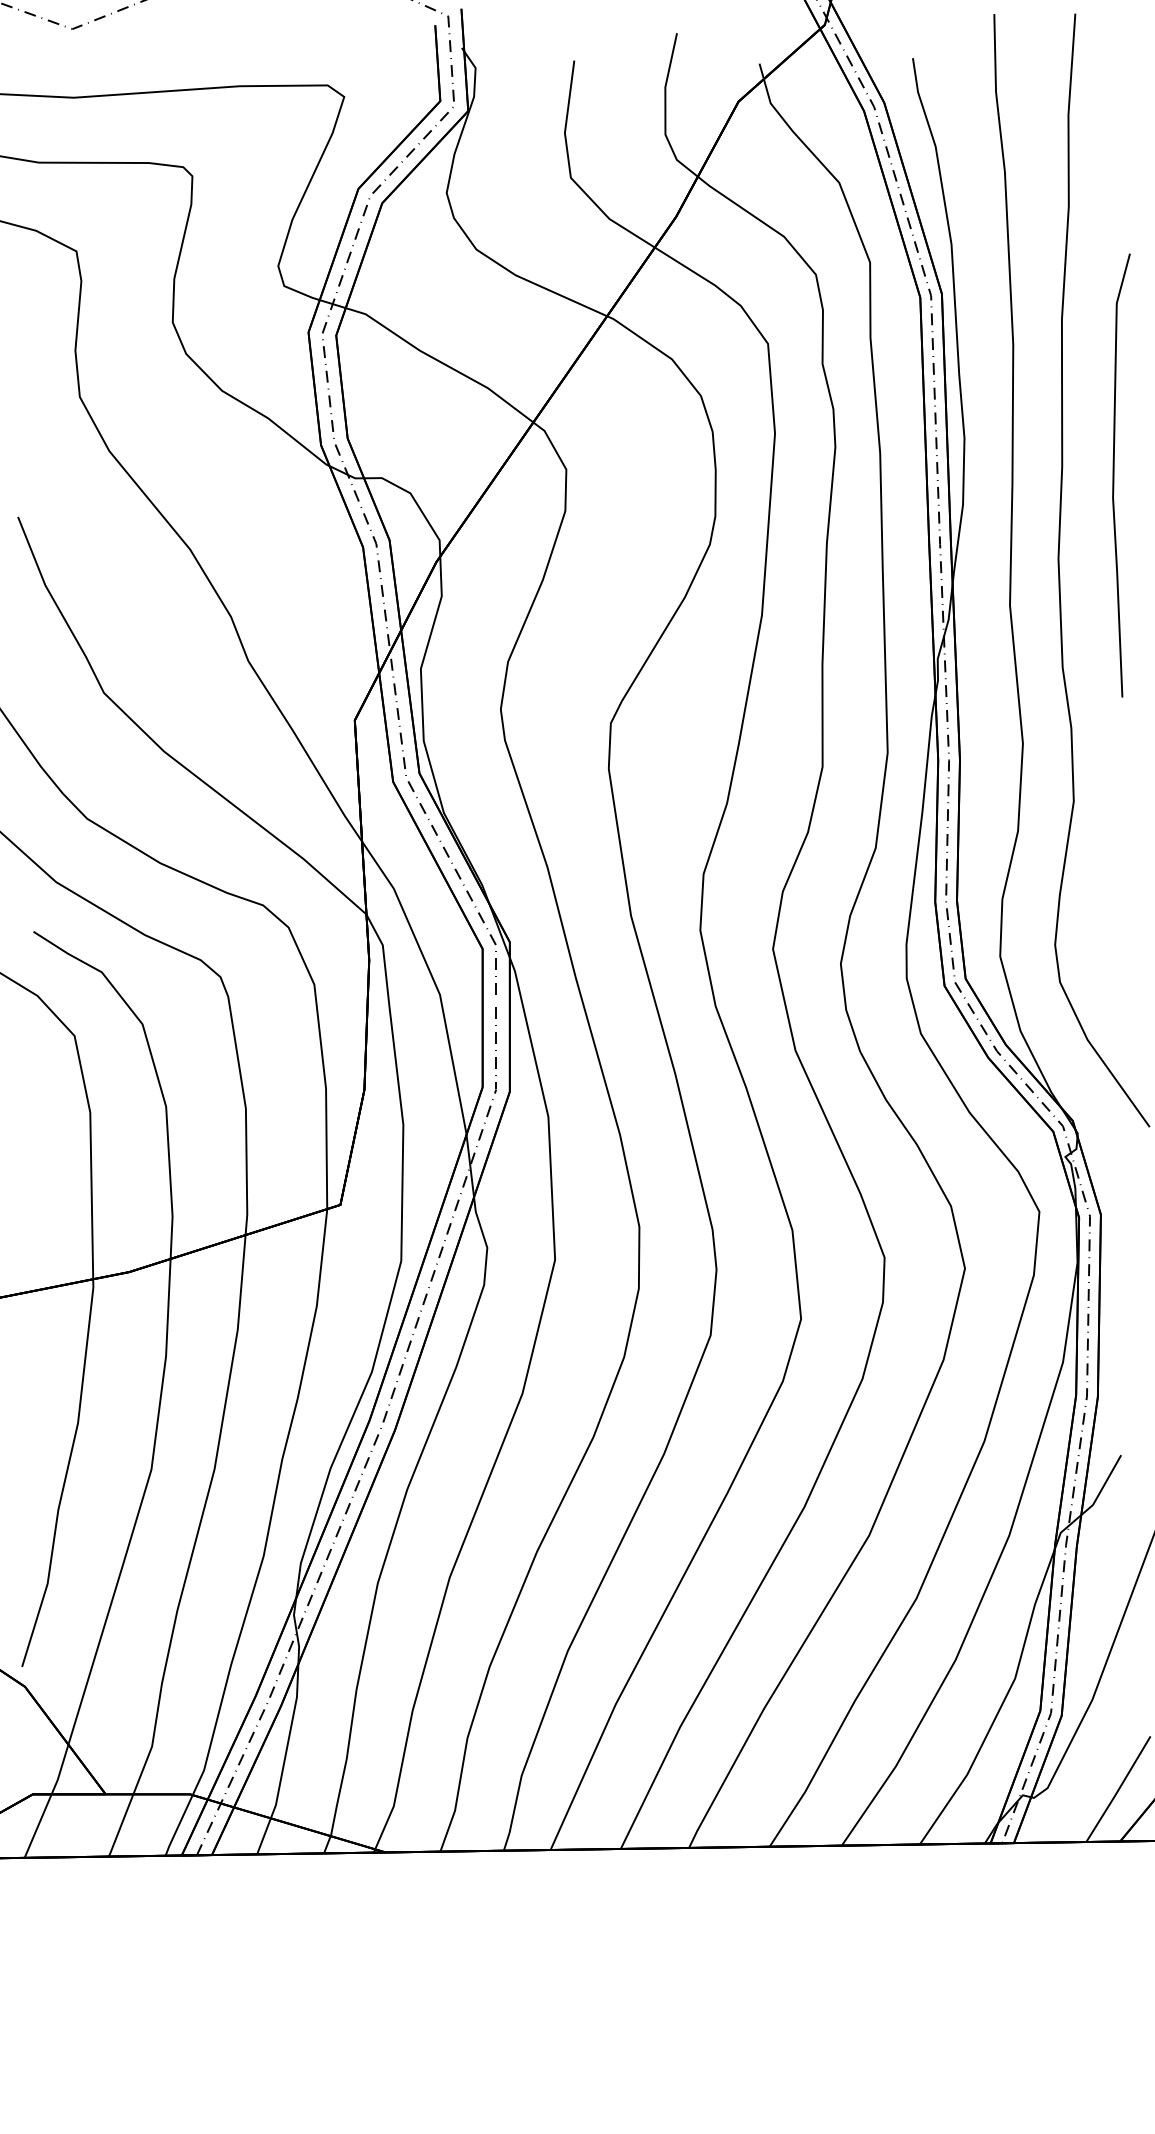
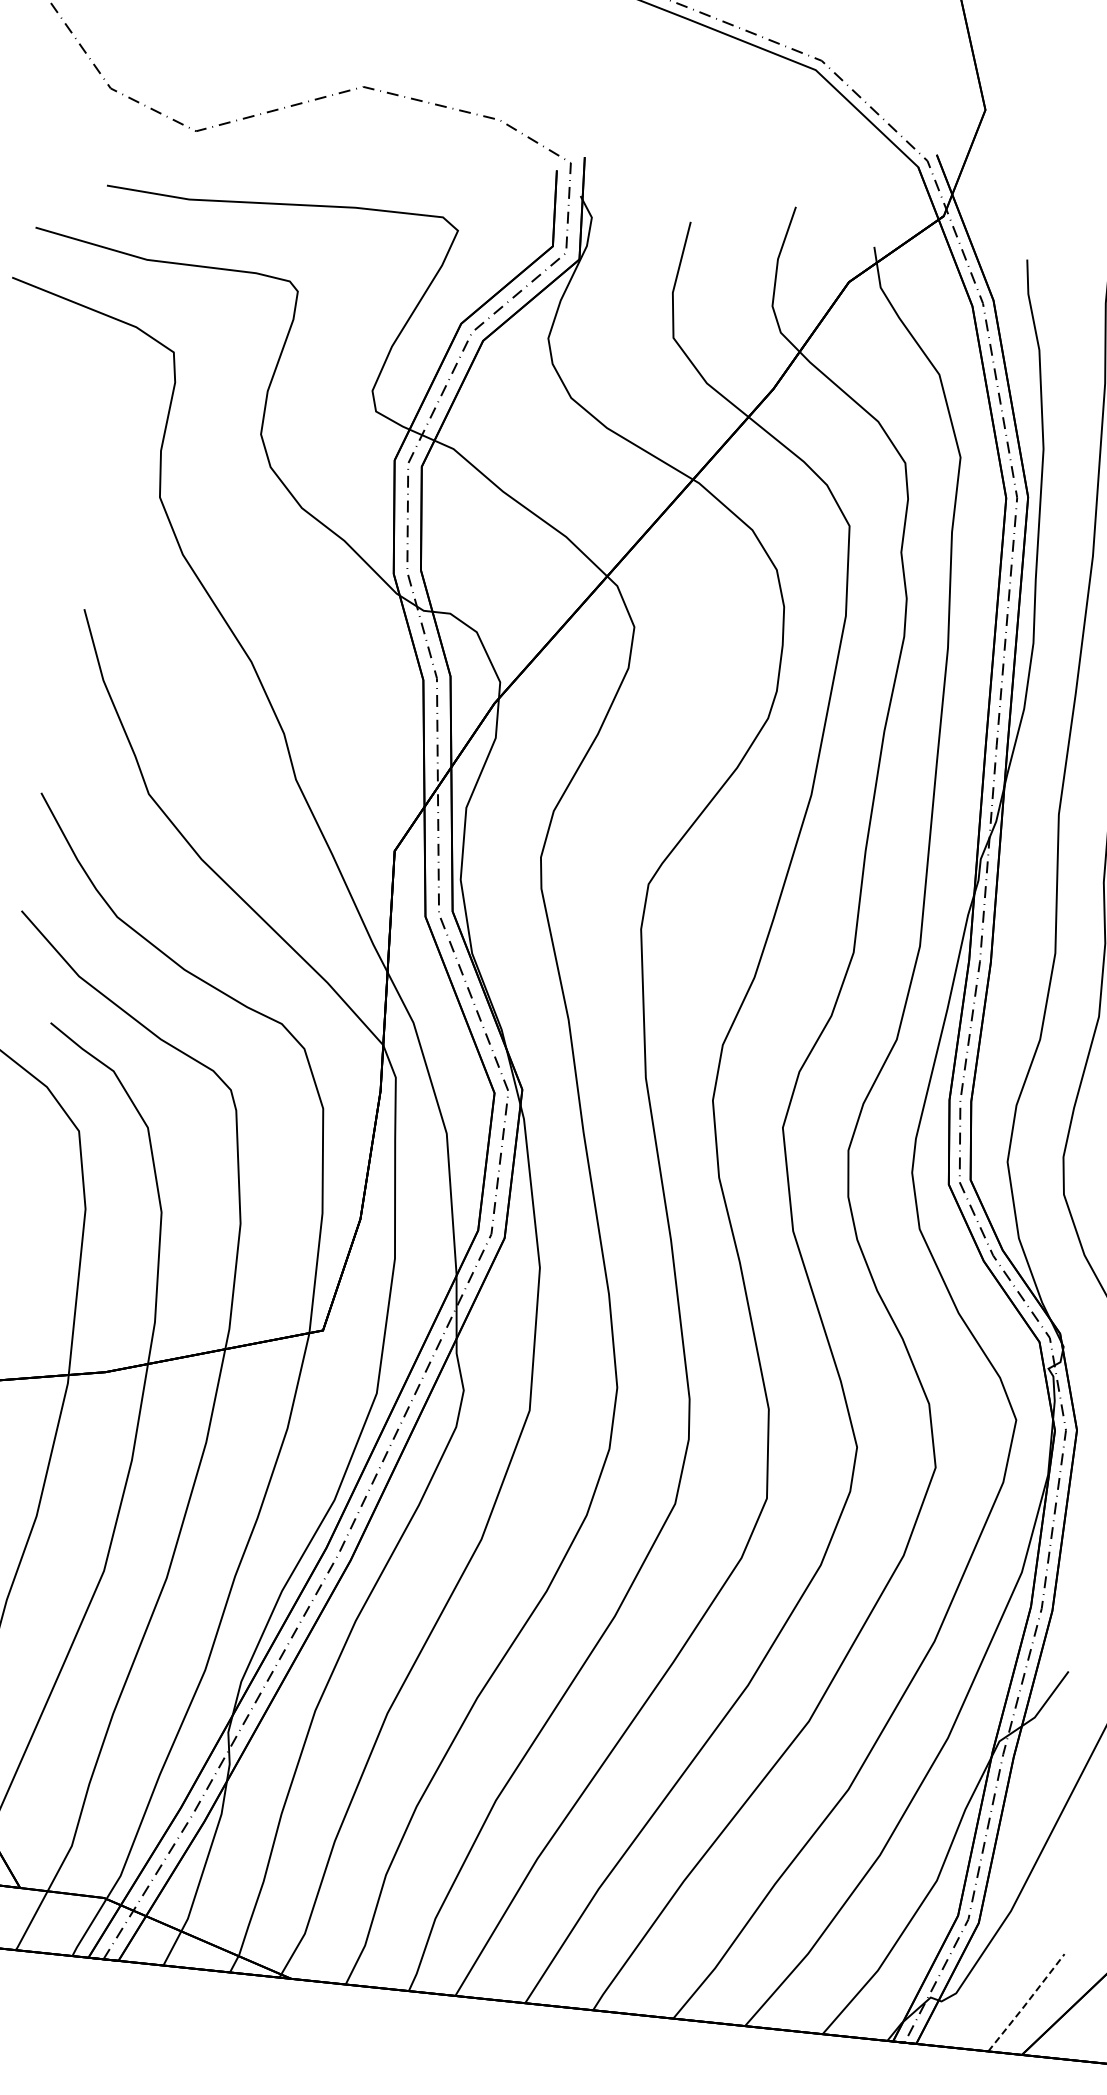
line: (1118, 1789) -> (1026, 2003), solid -> dashed

